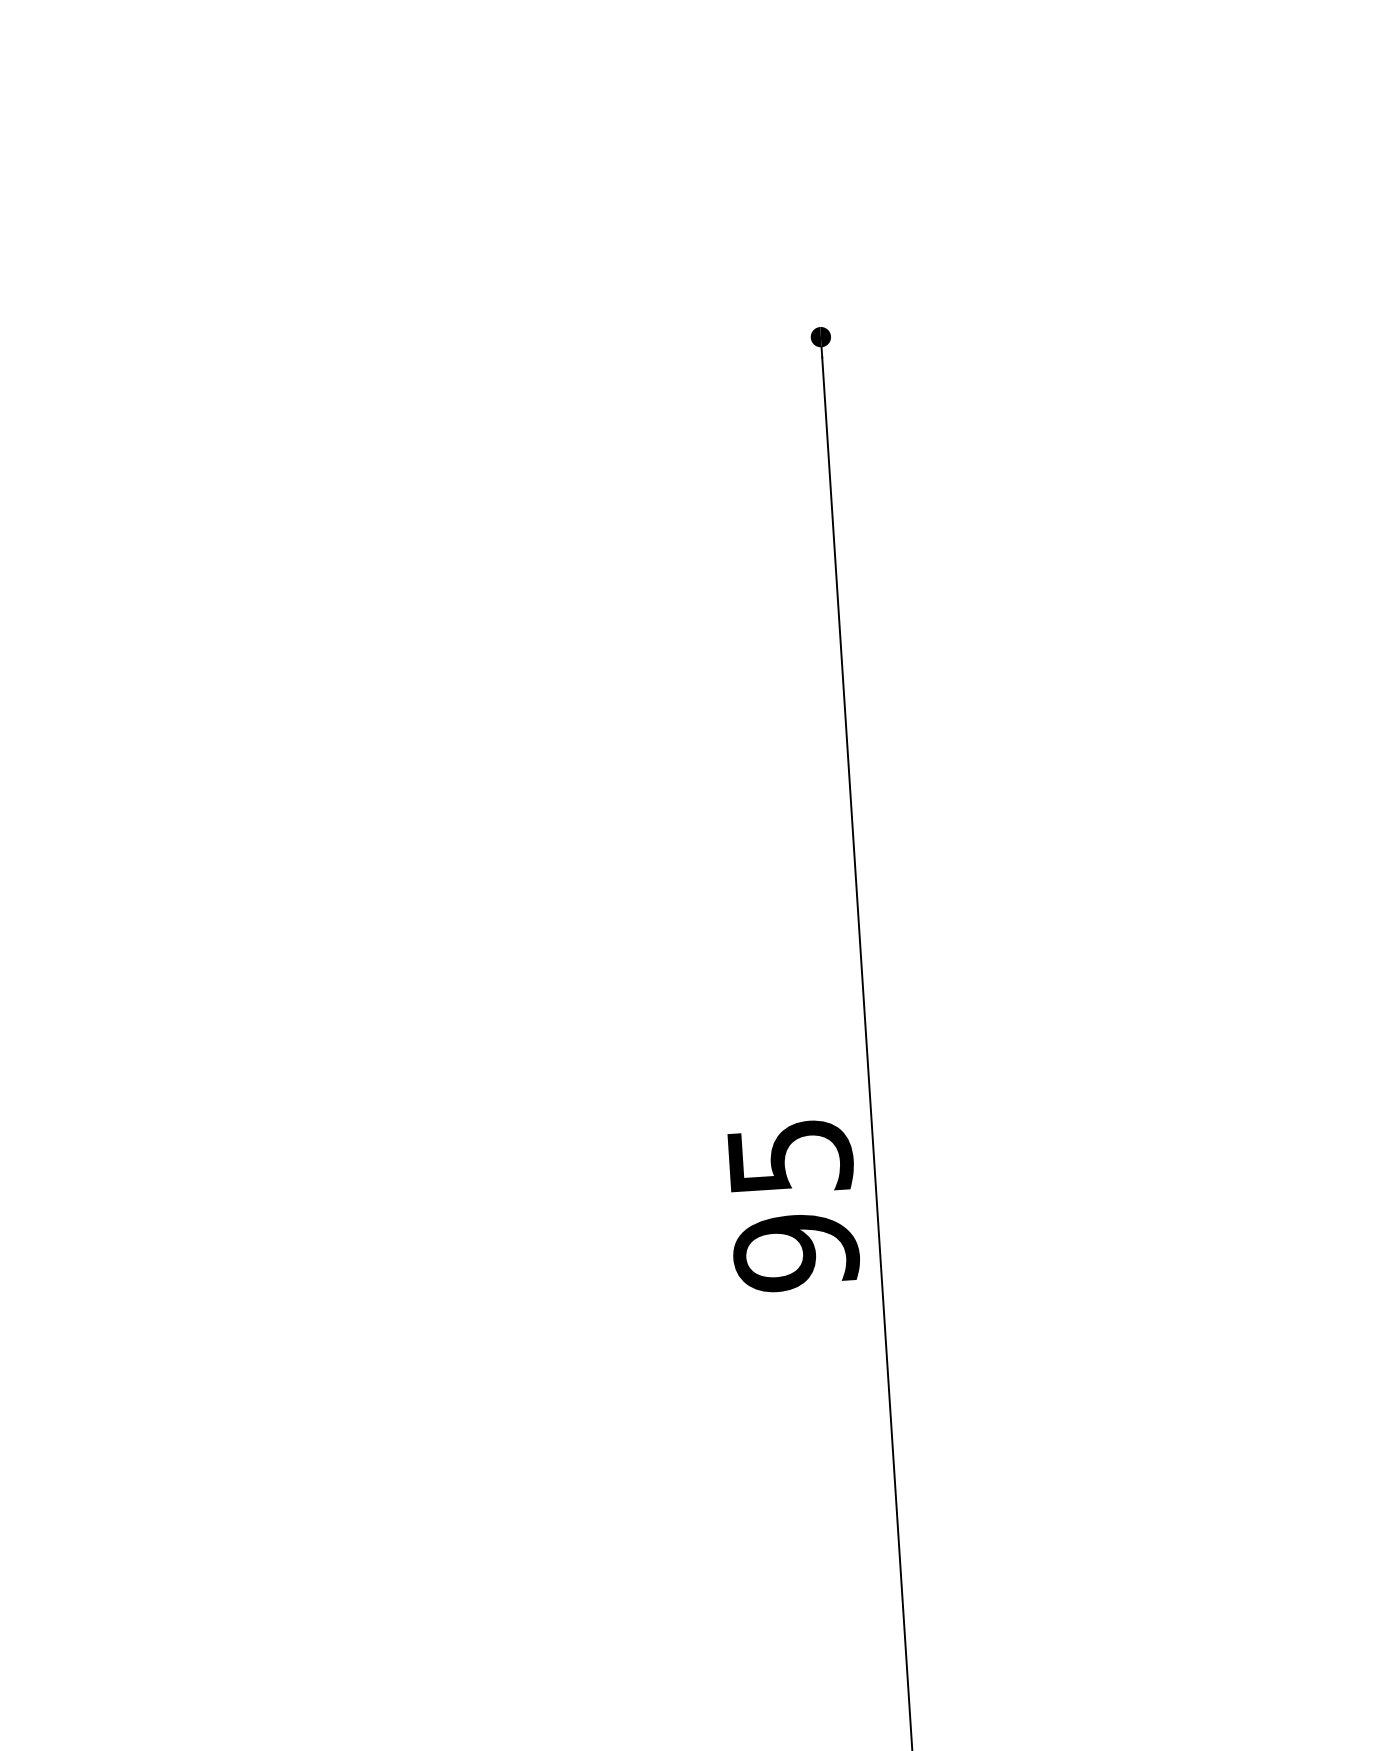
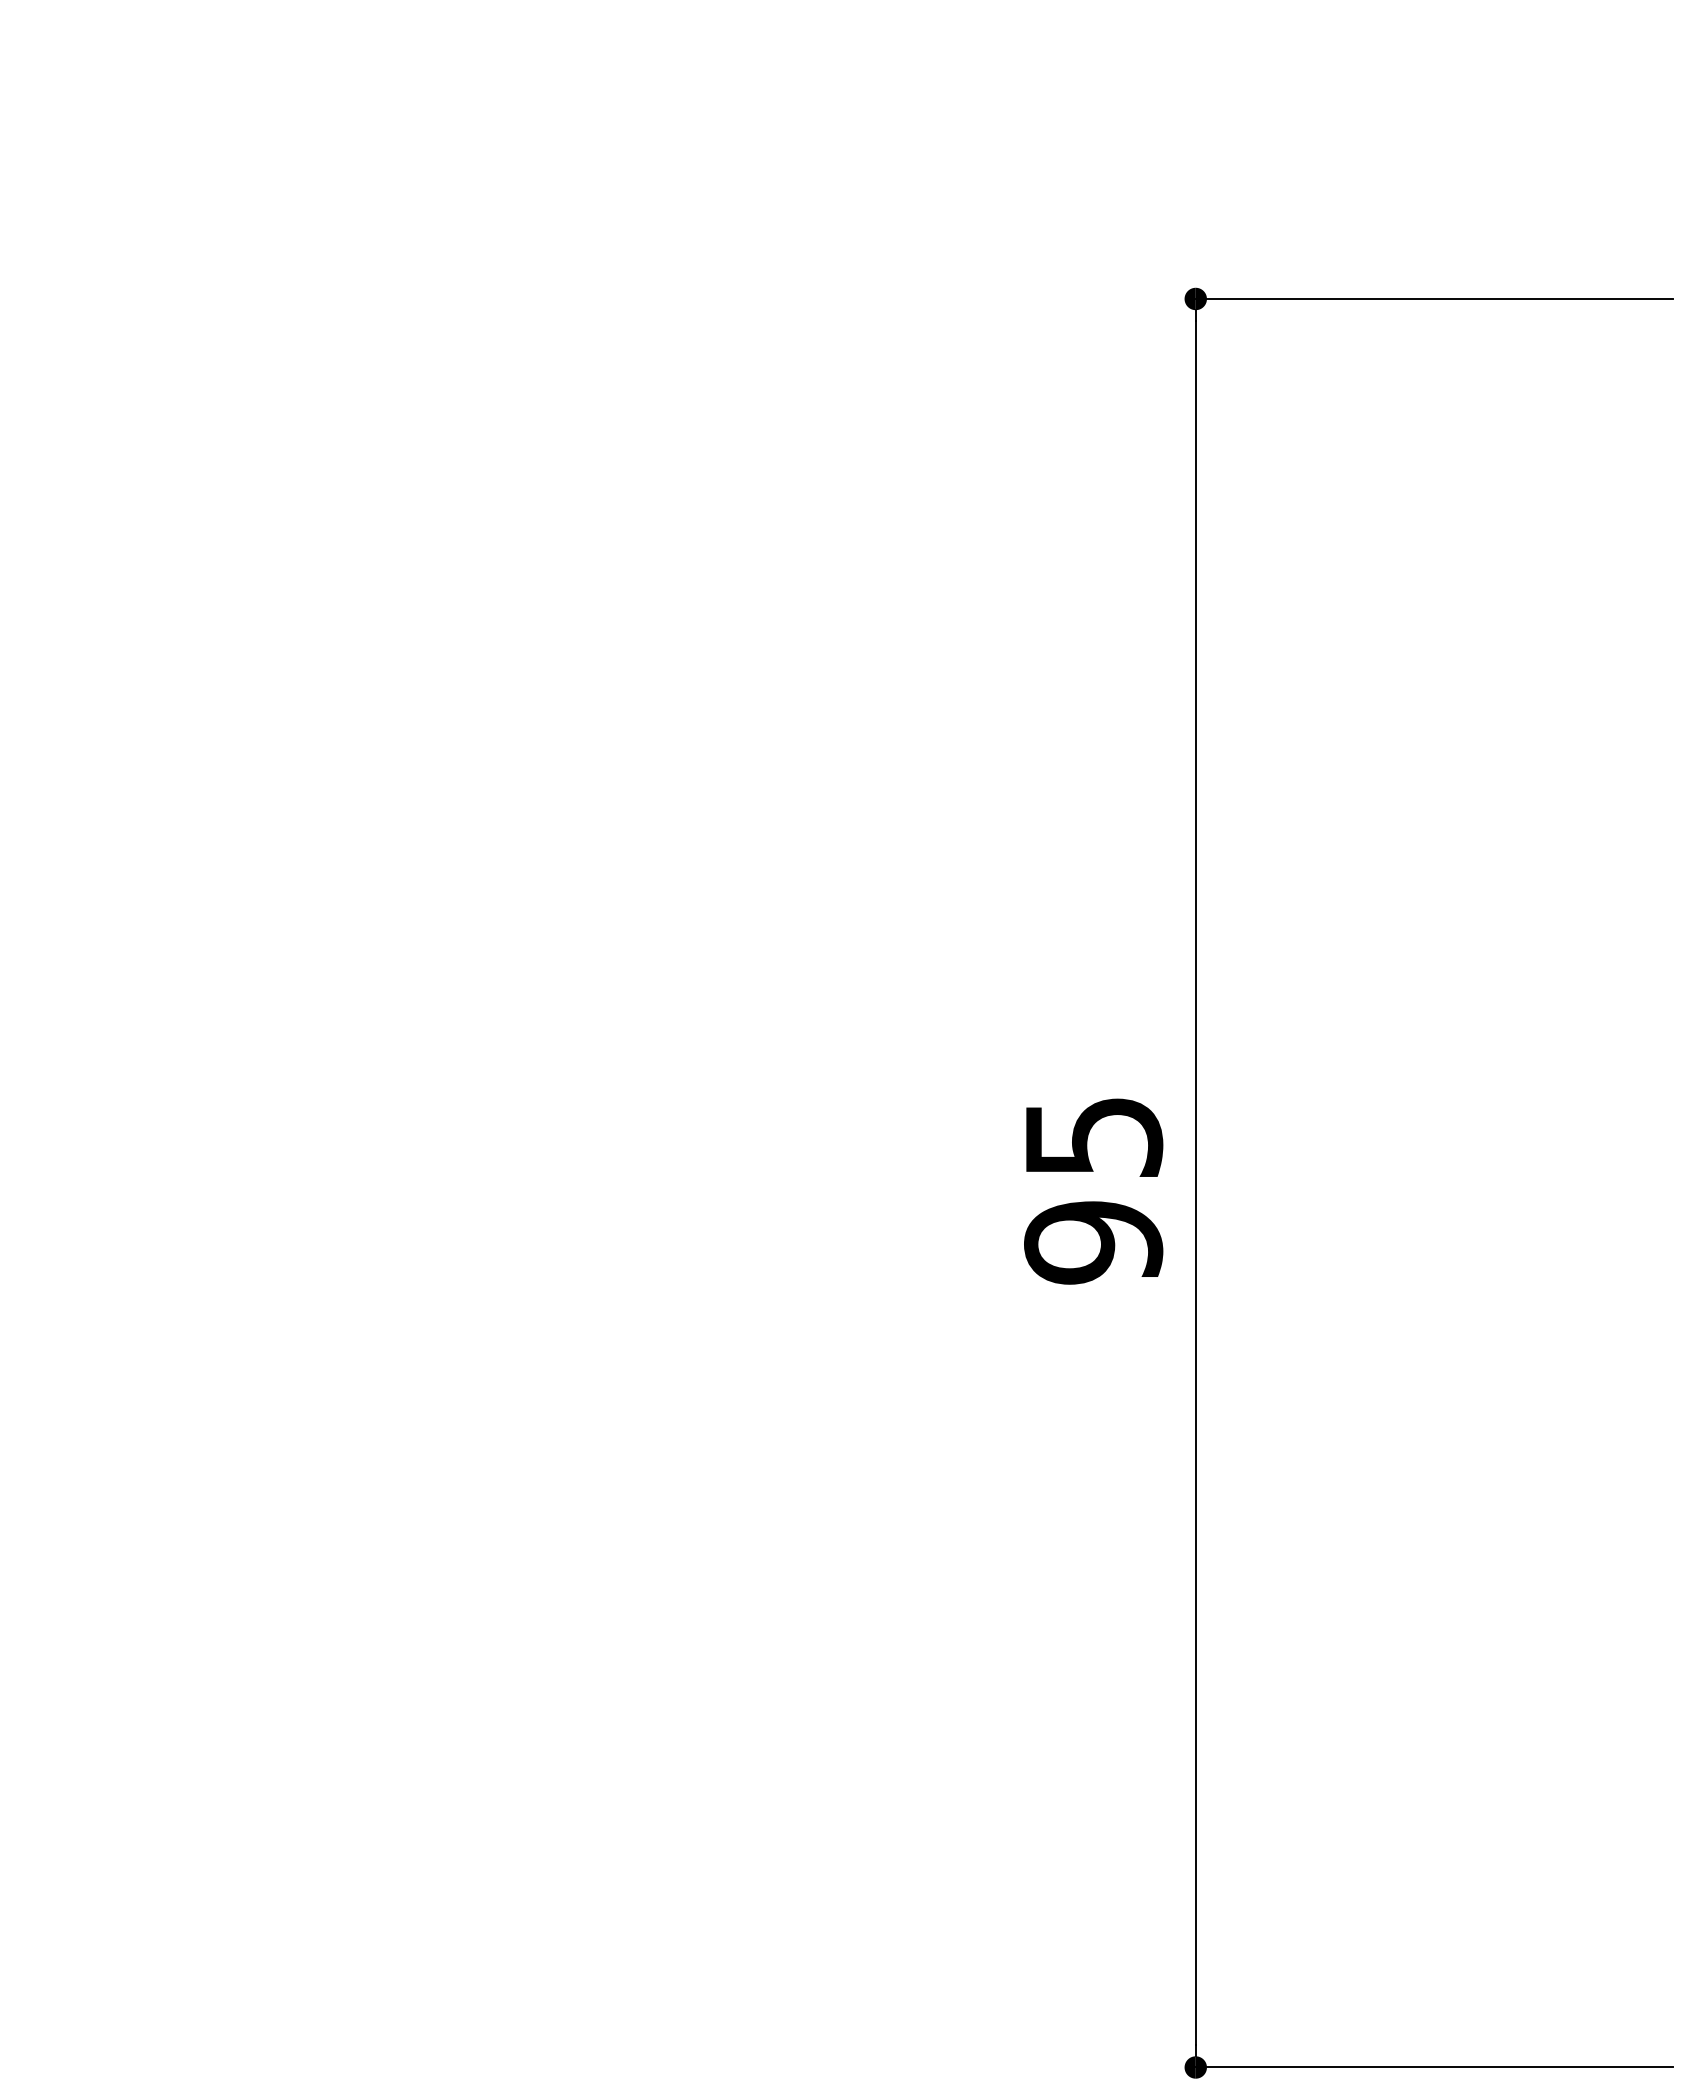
line: (1036, 322) -> (1433, 298), added
text: (793, 1206) -> (1093, 1191), moved

